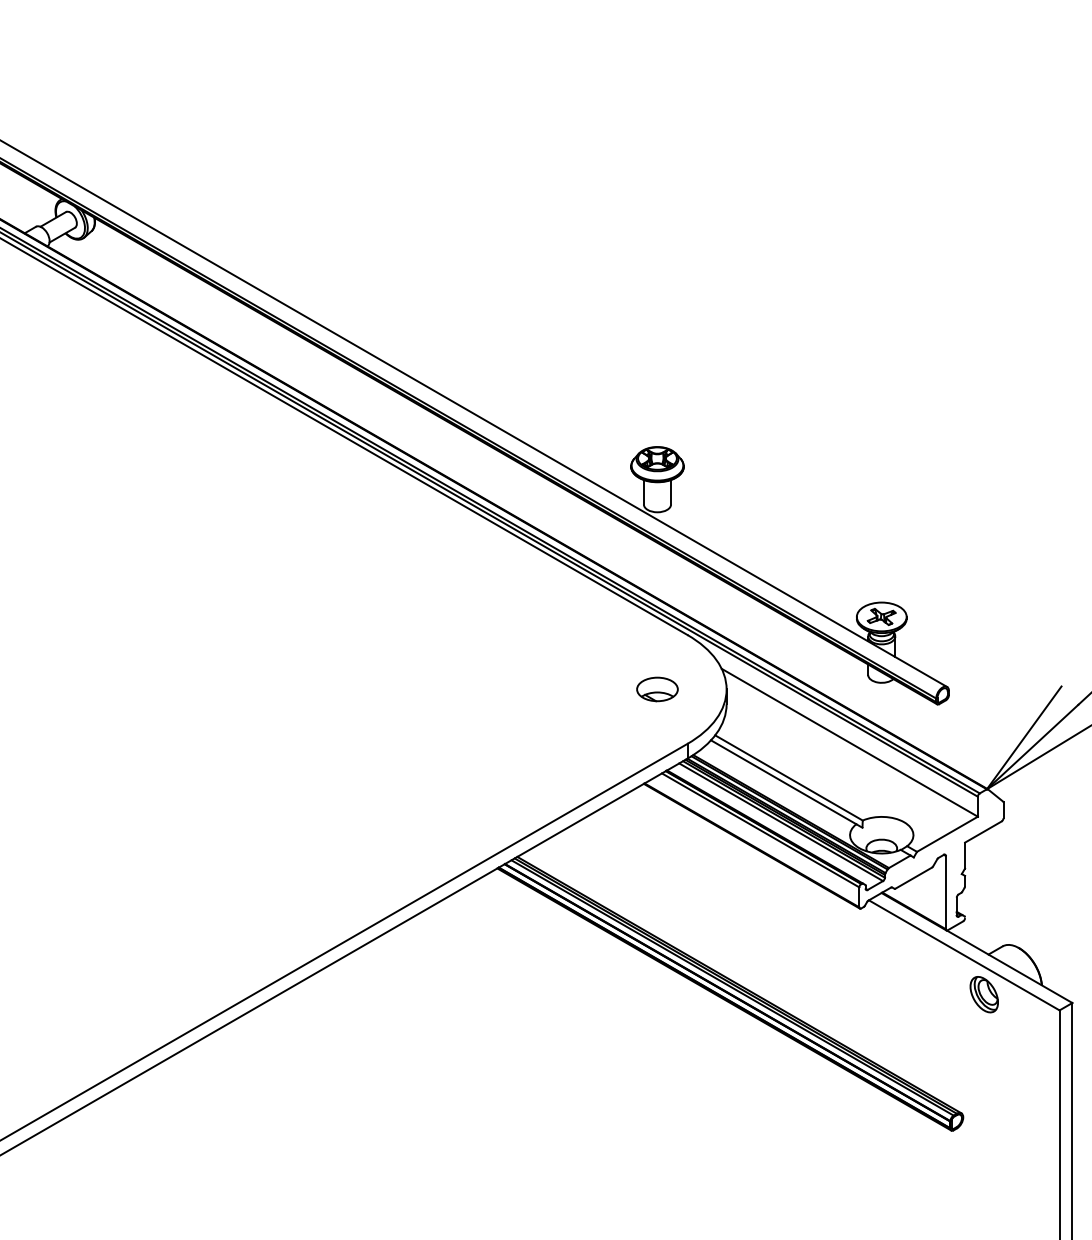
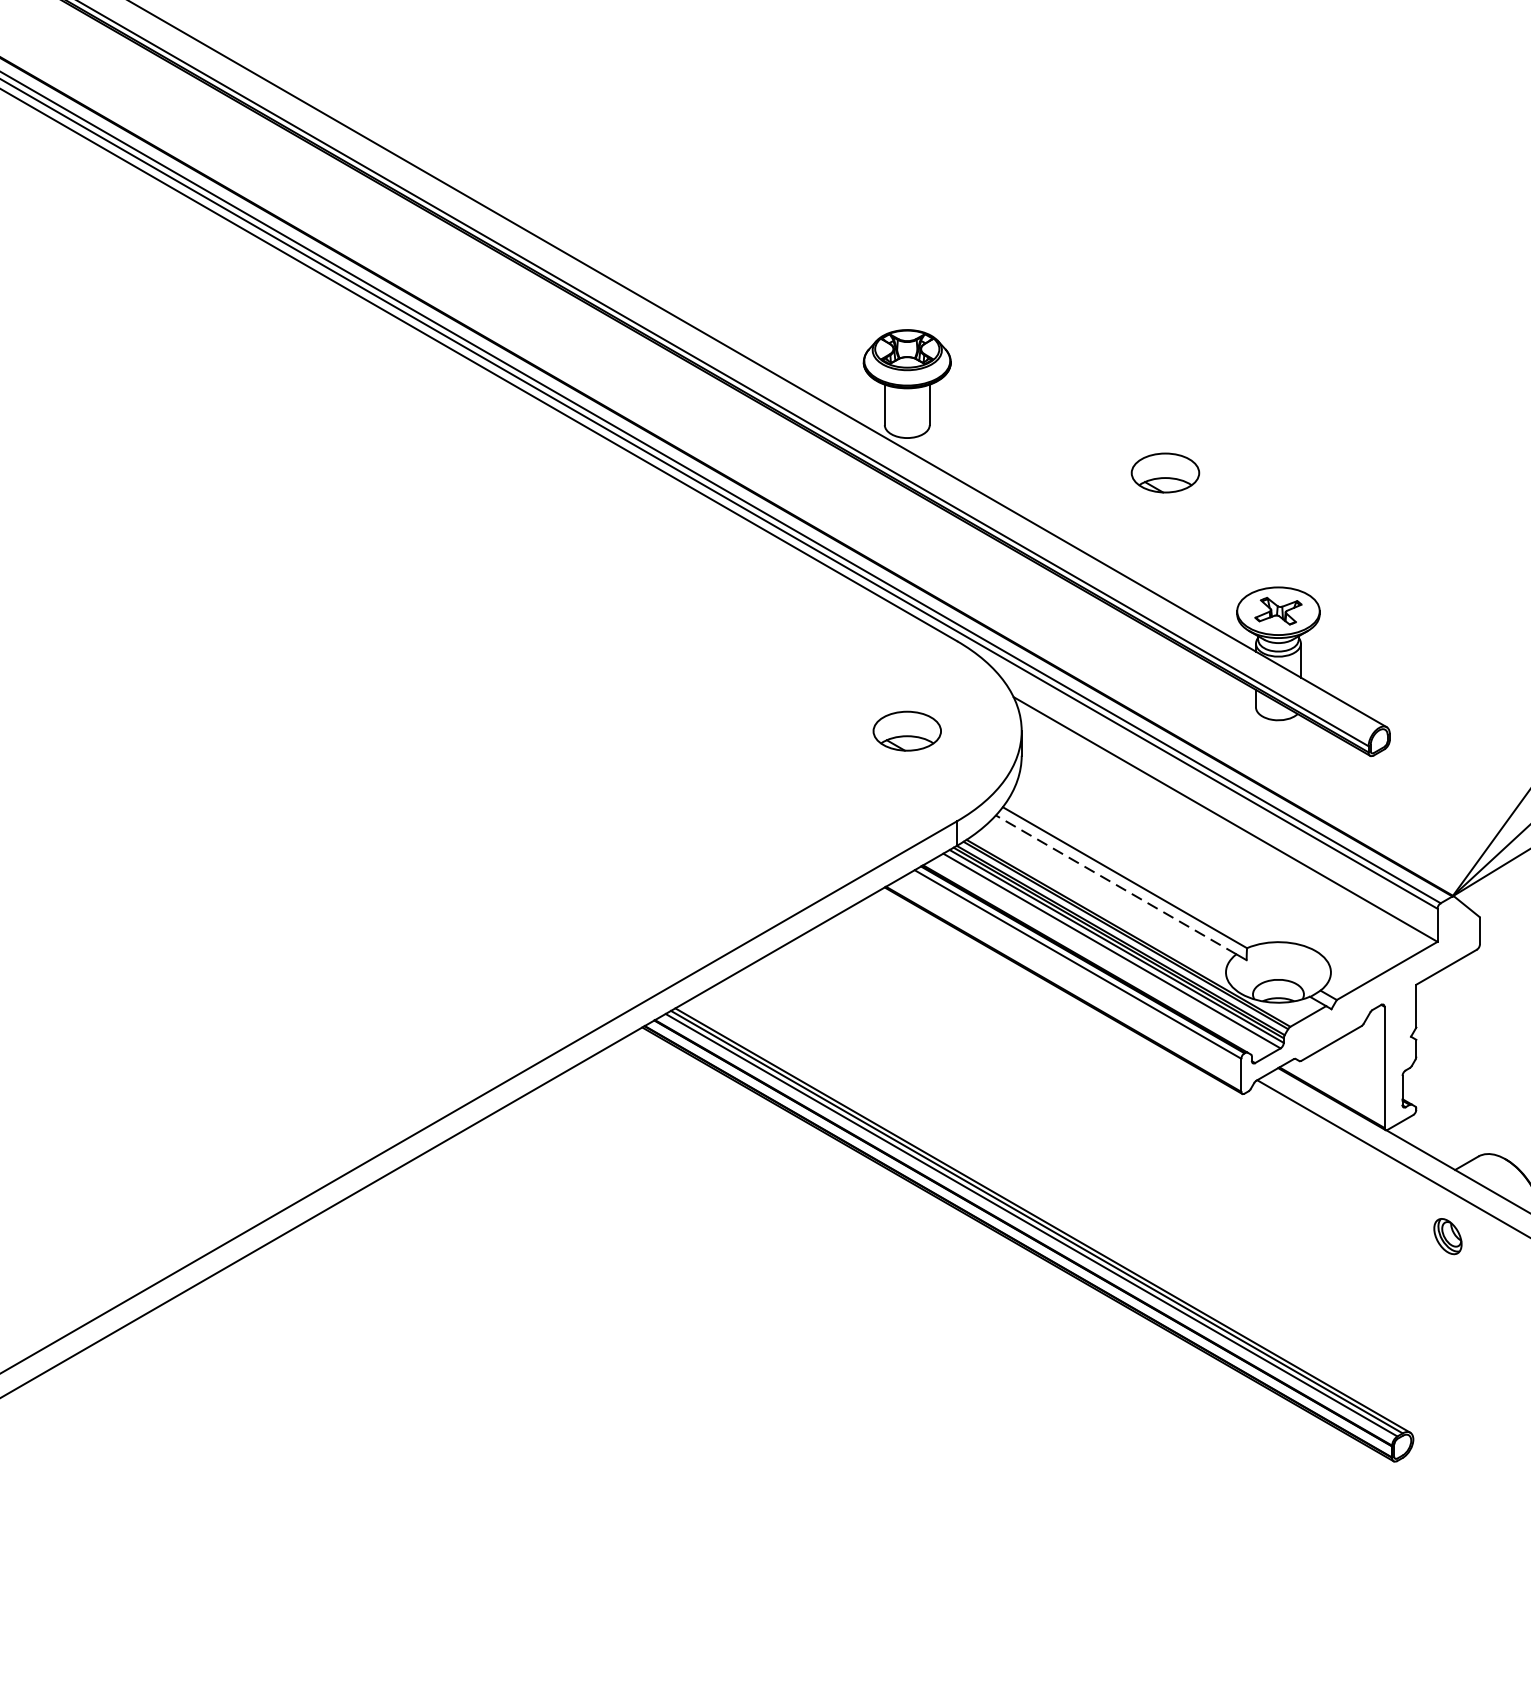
part: (813, 533) -> (1165, 473), added
line: (783, 782) -> (1115, 885), solid -> dashed
part: (983, 994) -> (1446, 1236), size x0.6

